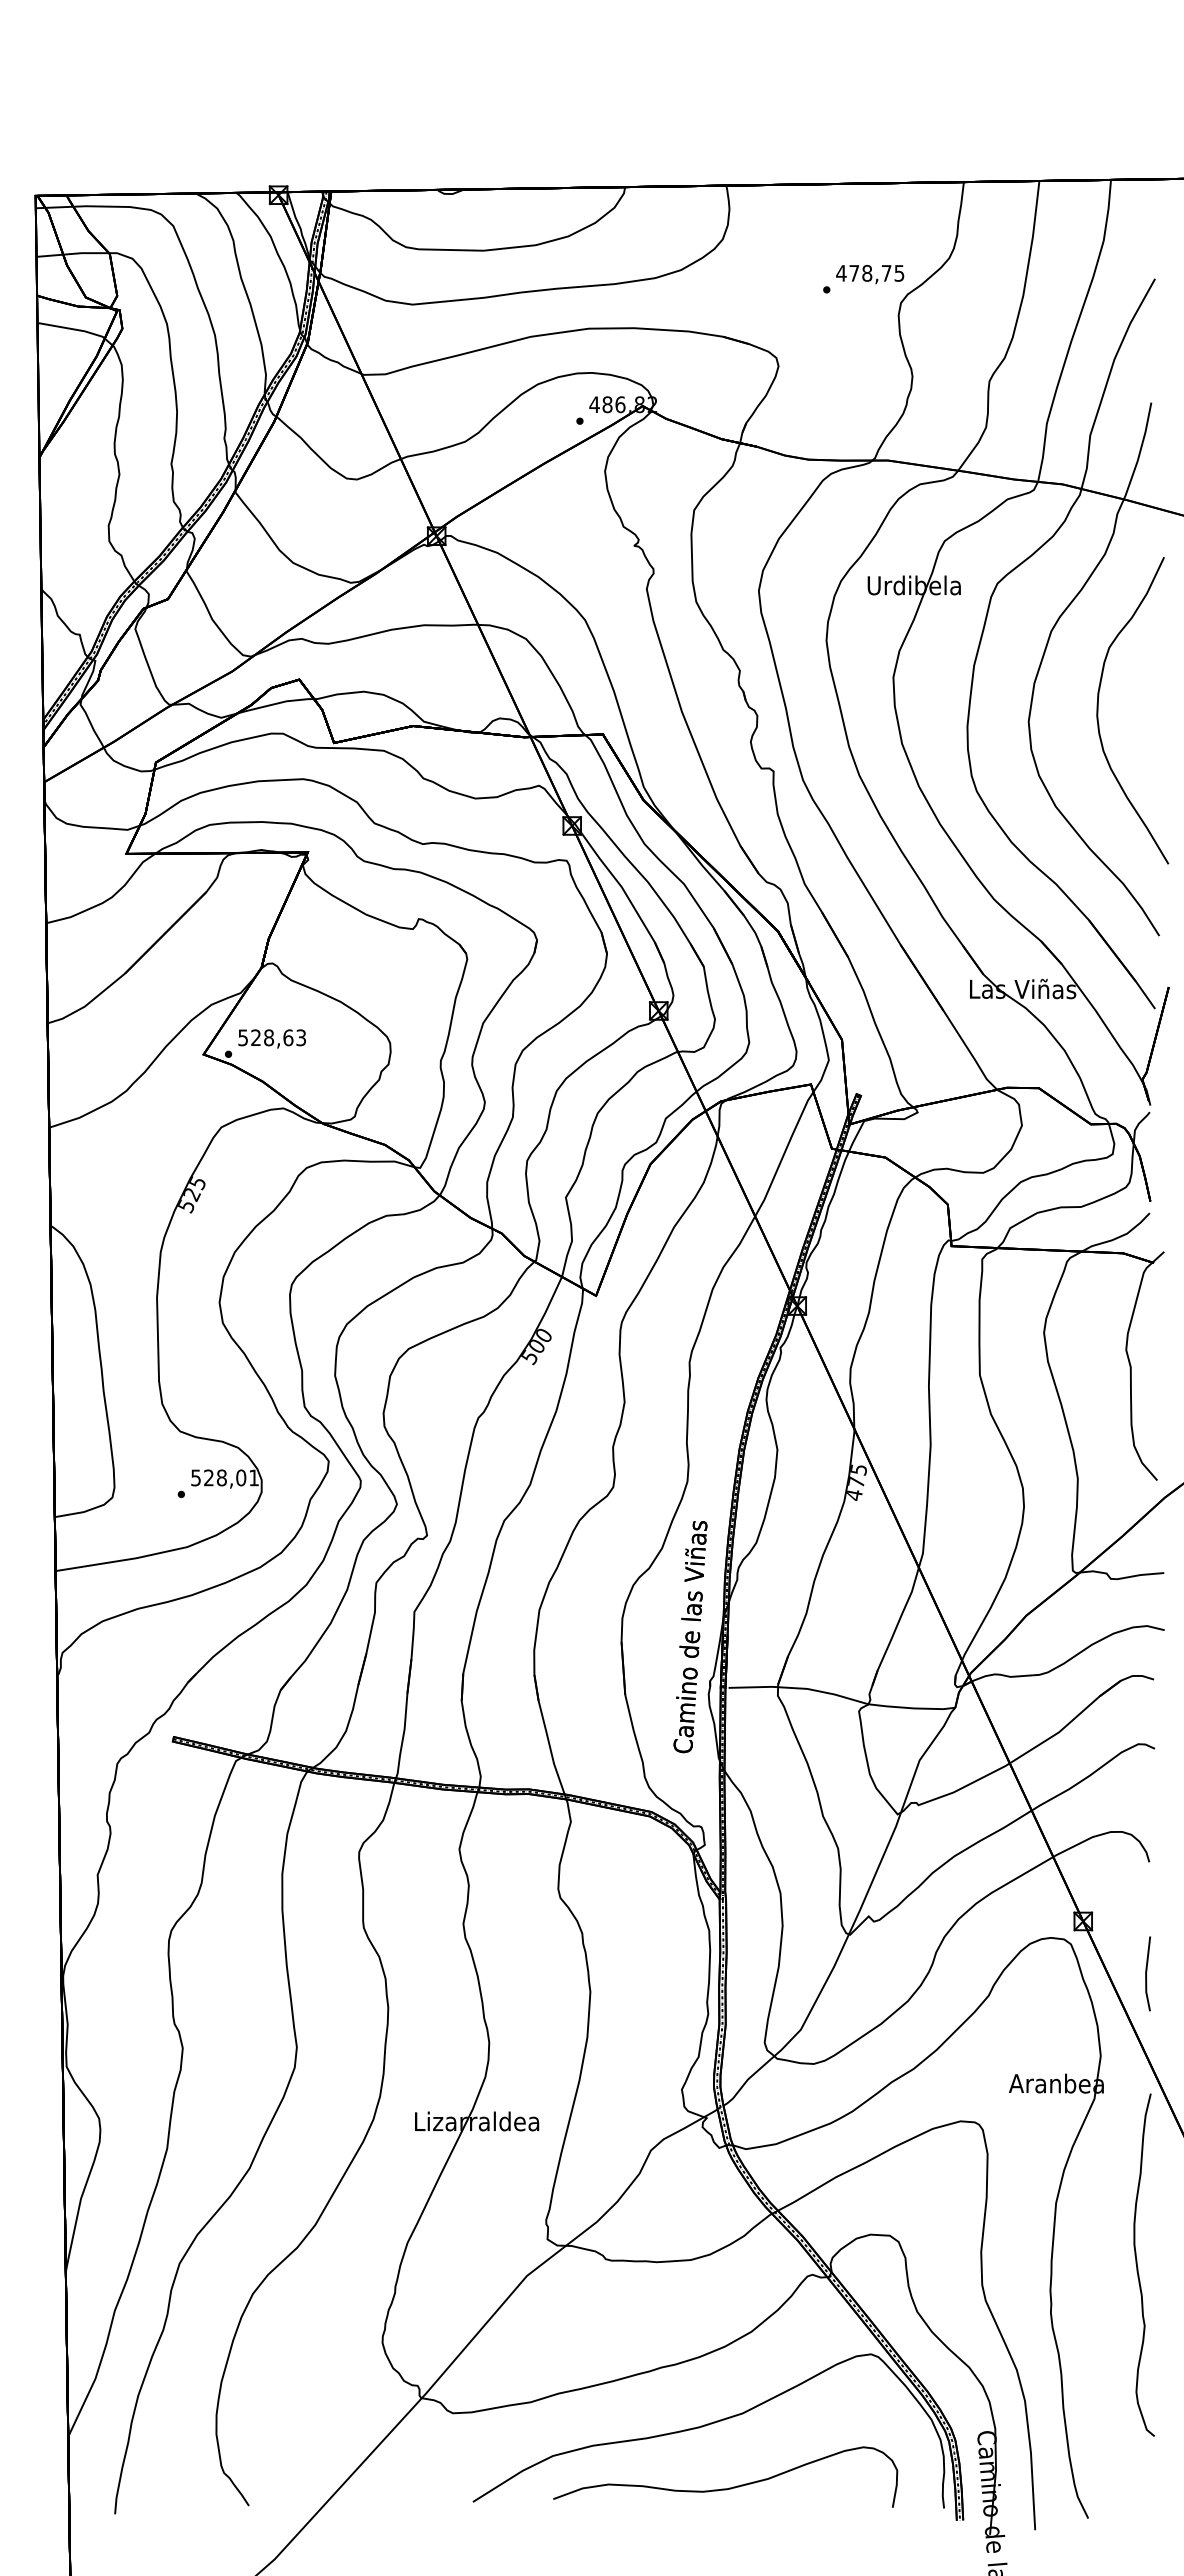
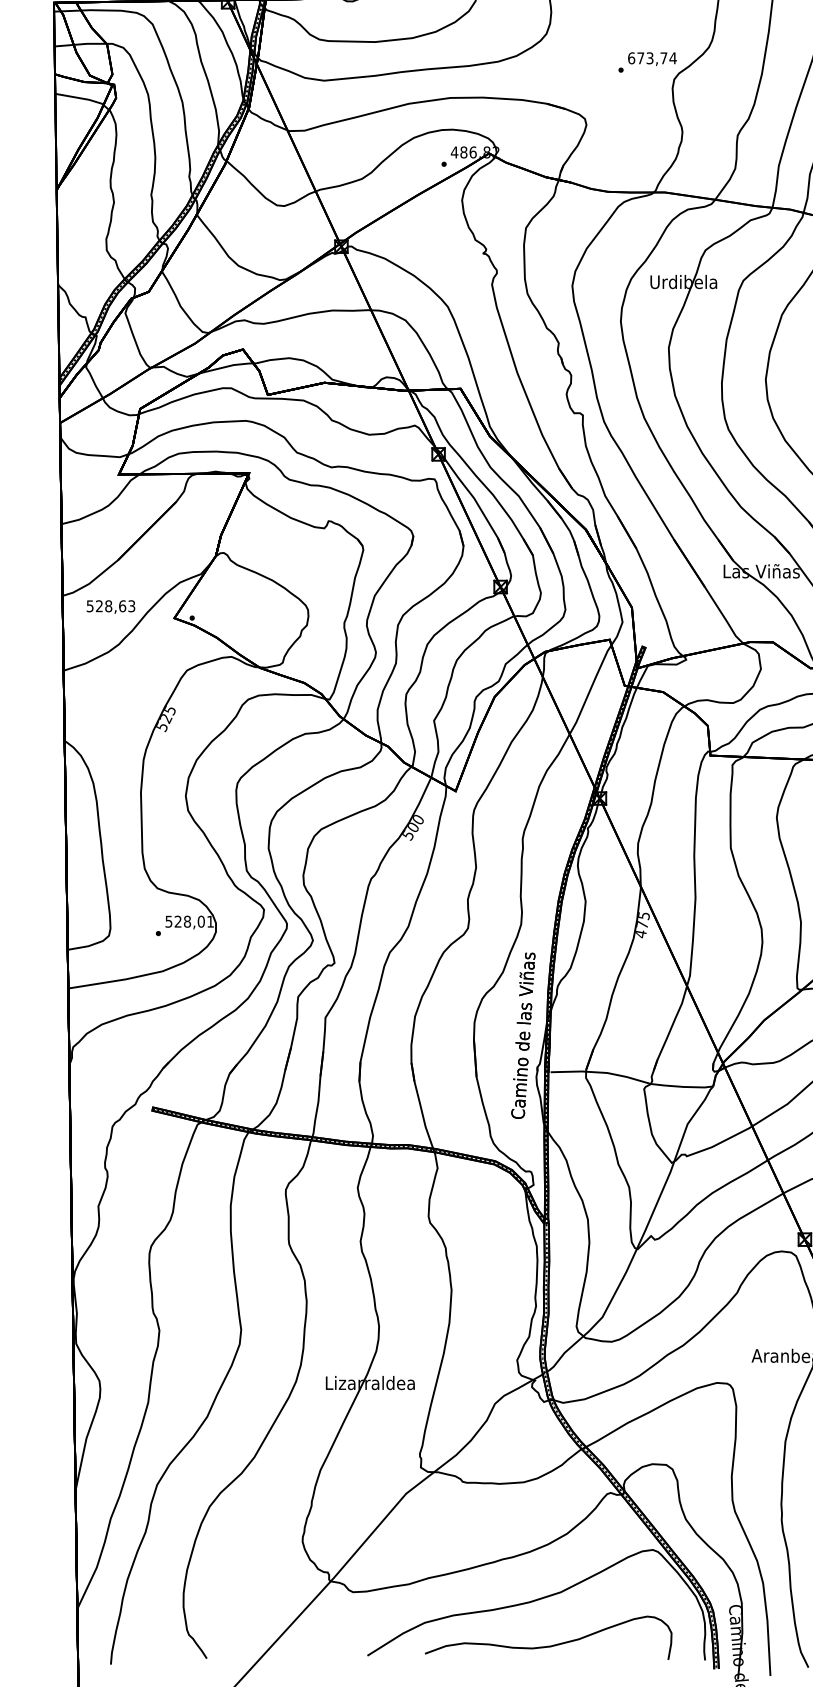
text: (870, 273) -> (652, 58), 478,75 -> 673,74
text: (271, 1038) -> (110, 606), moved

